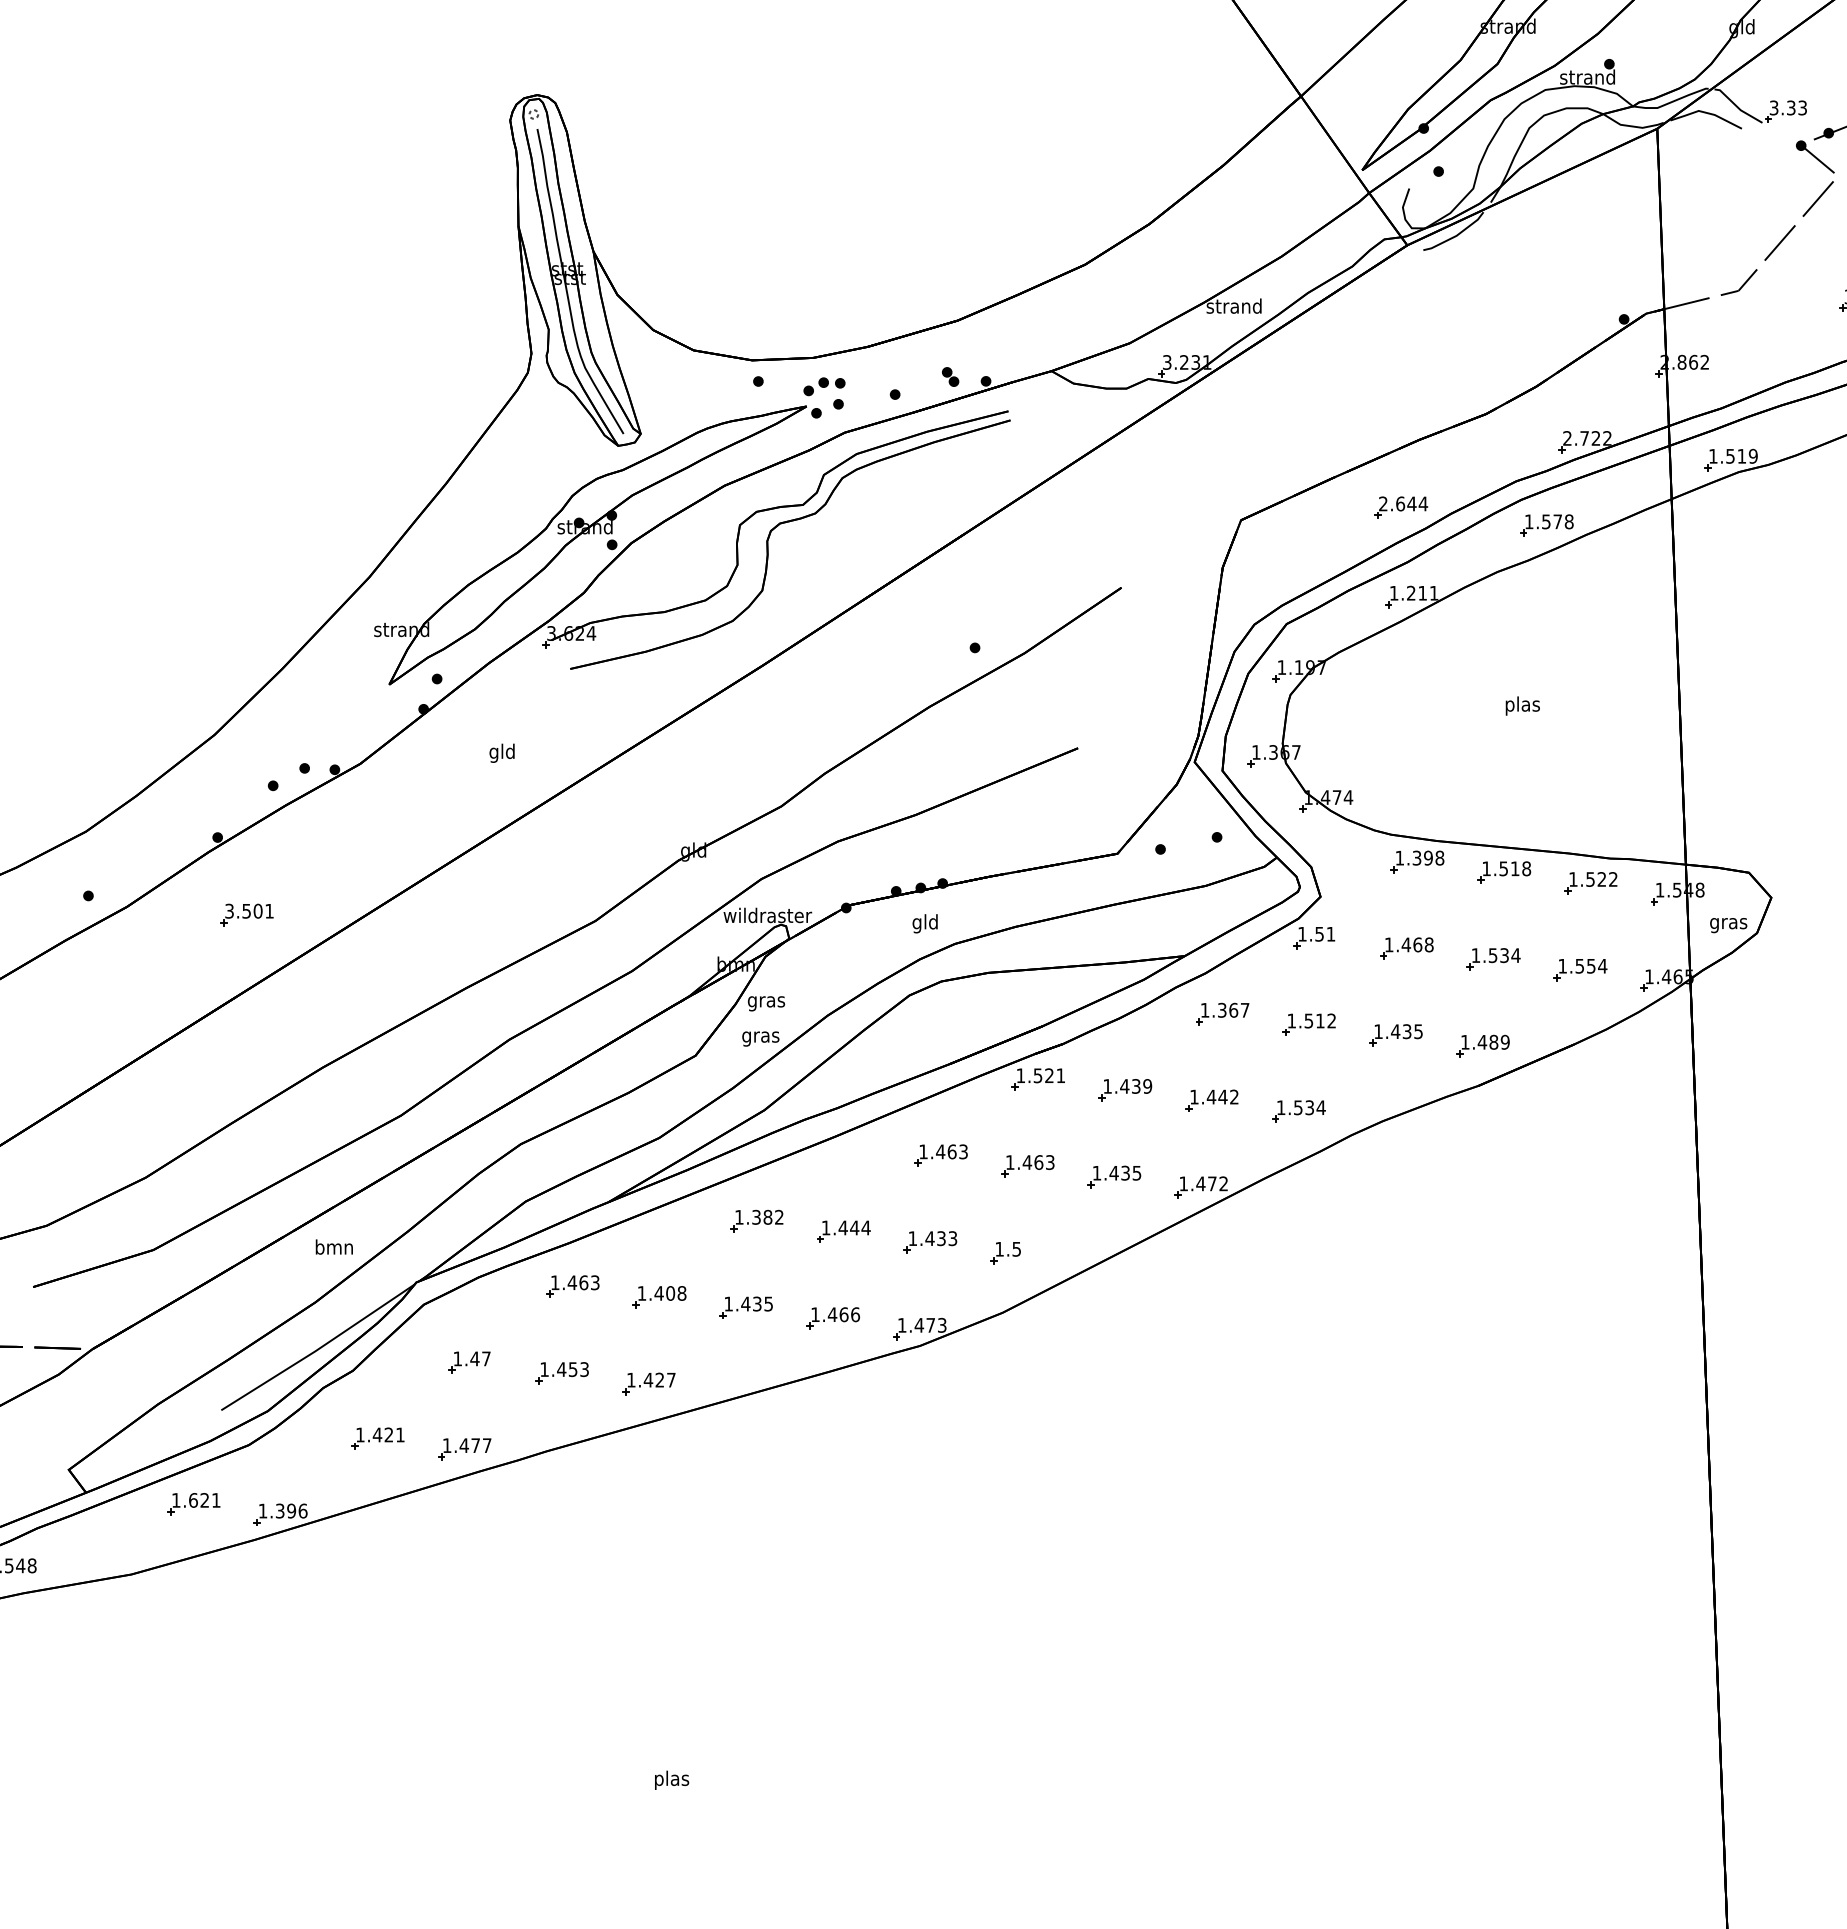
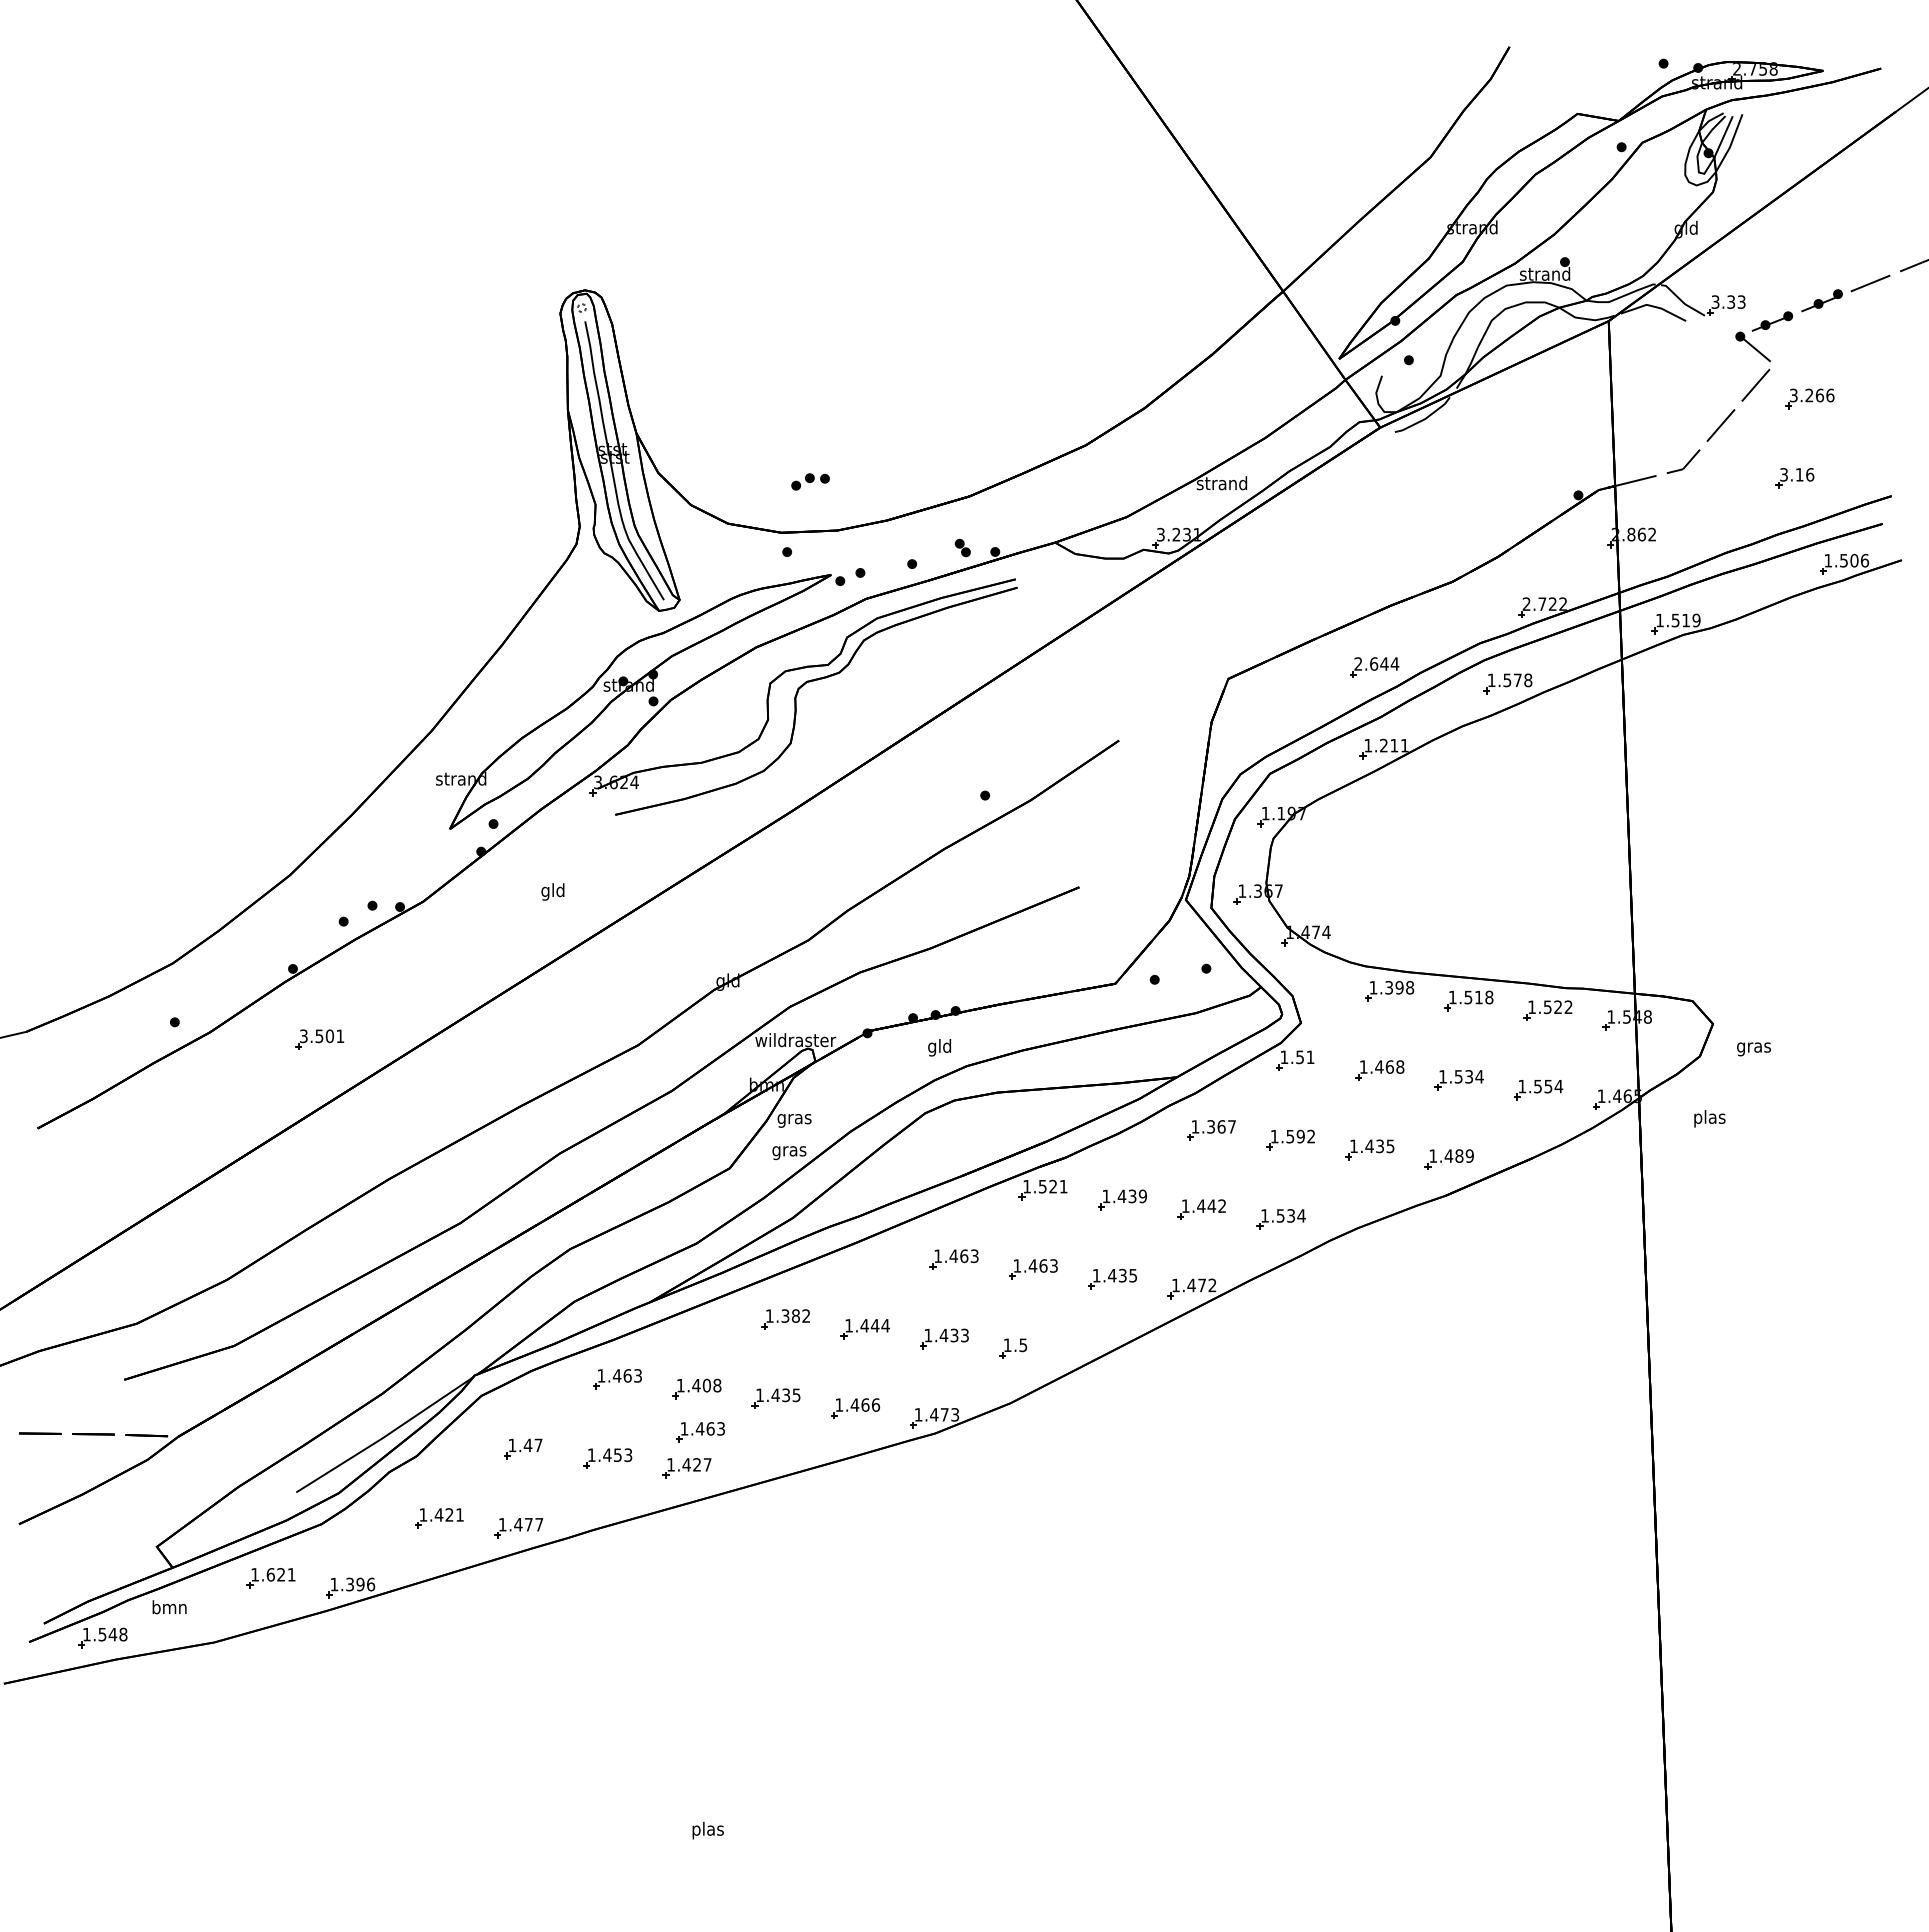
part: (824, 386) -> (810, 481), moved
text: (1522, 705) -> (1709, 1118), moved
text: (1728, 925) -> (1753, 1049), moved
text: (1320, 1020) -> (1300, 1136), 1.512 -> 1.592
text: (334, 1247) -> (169, 1607), moved
part: (663, 1344) -> (700, 1432), added

